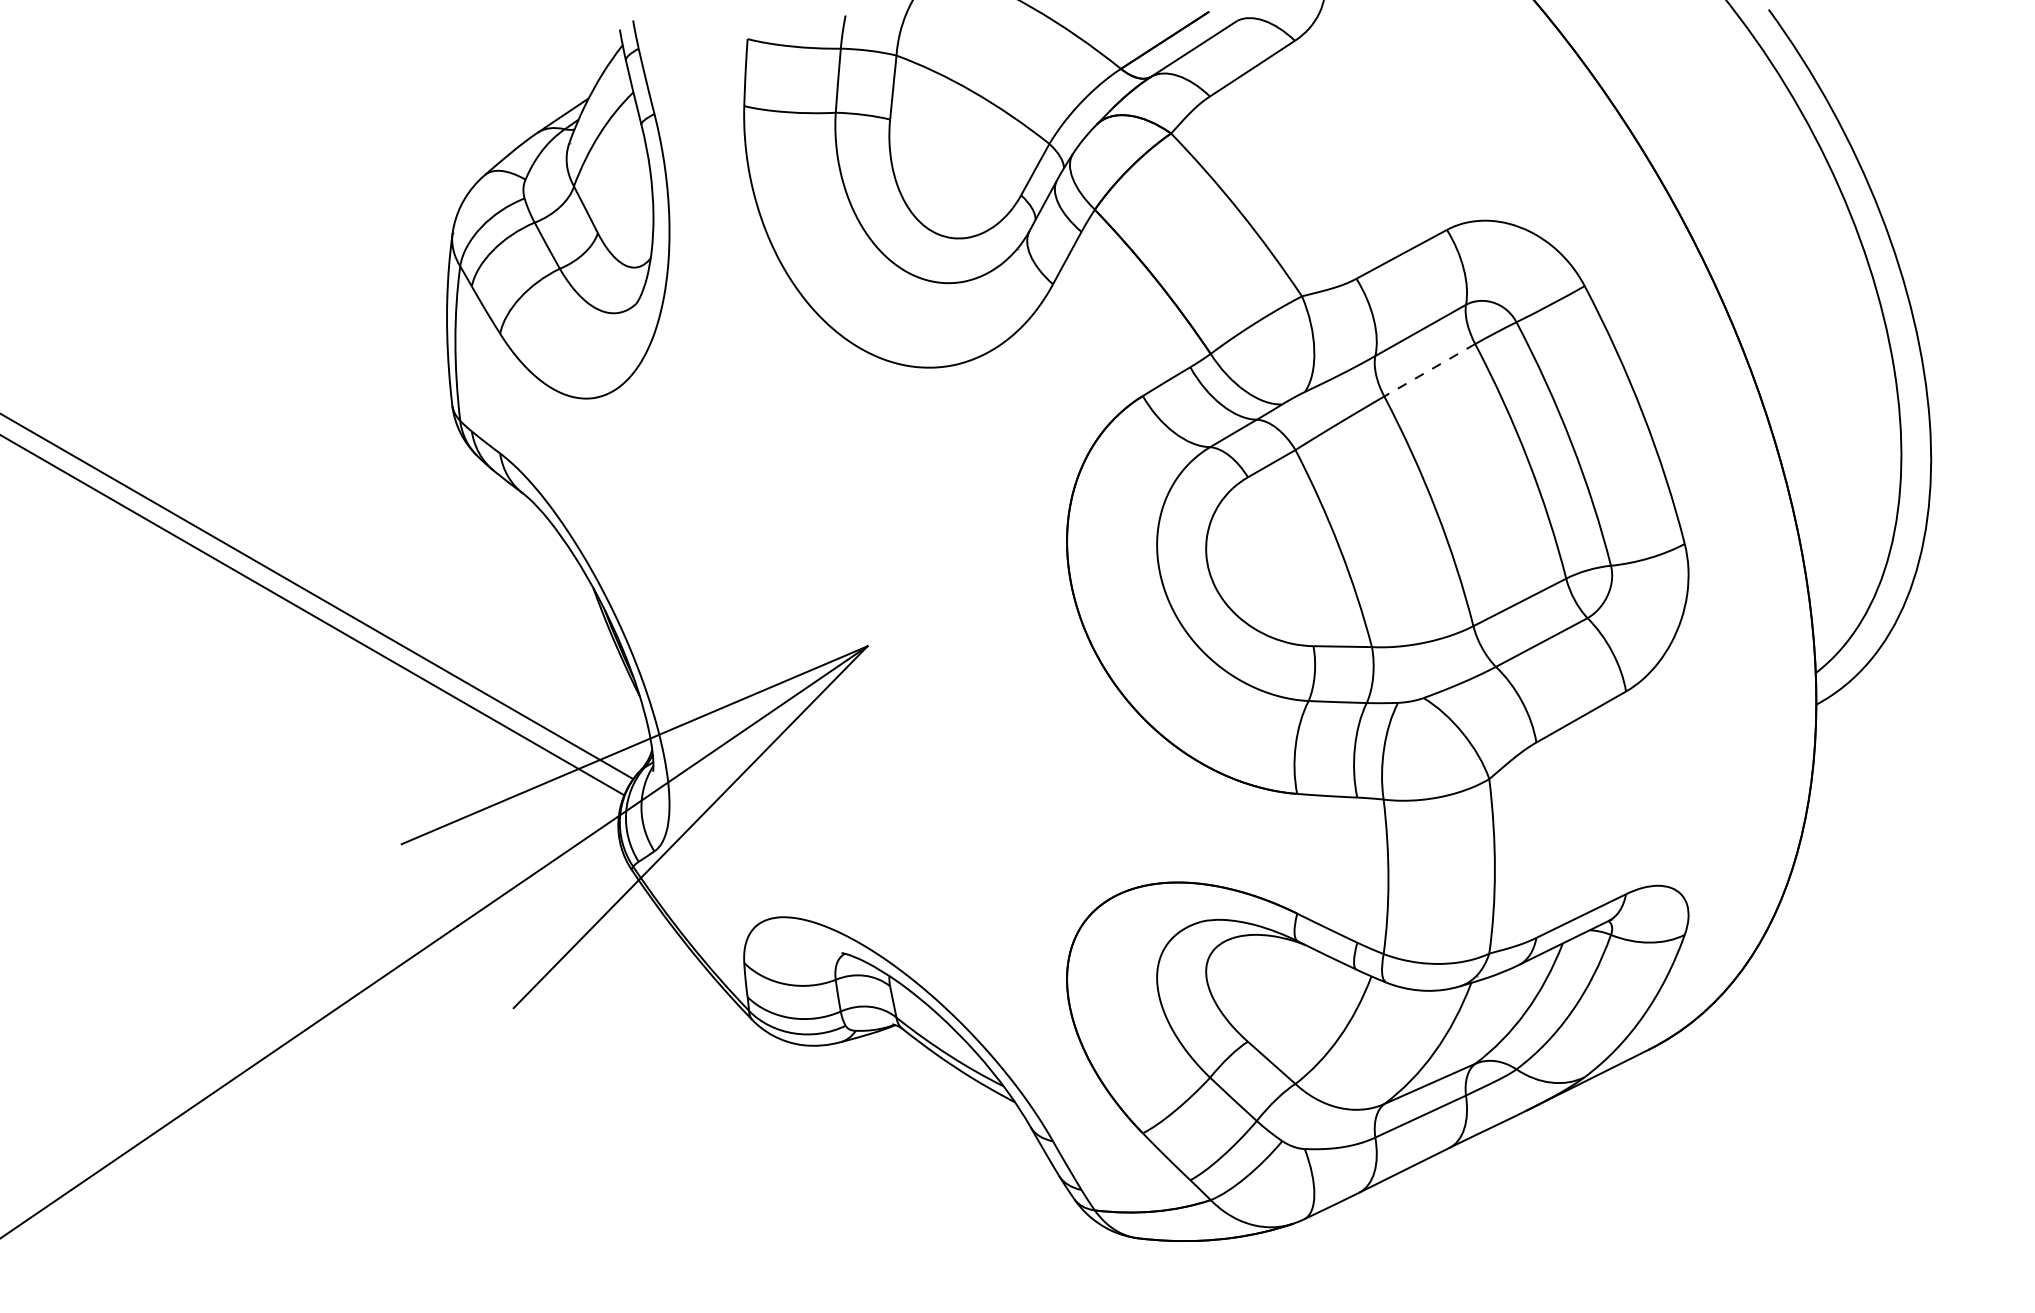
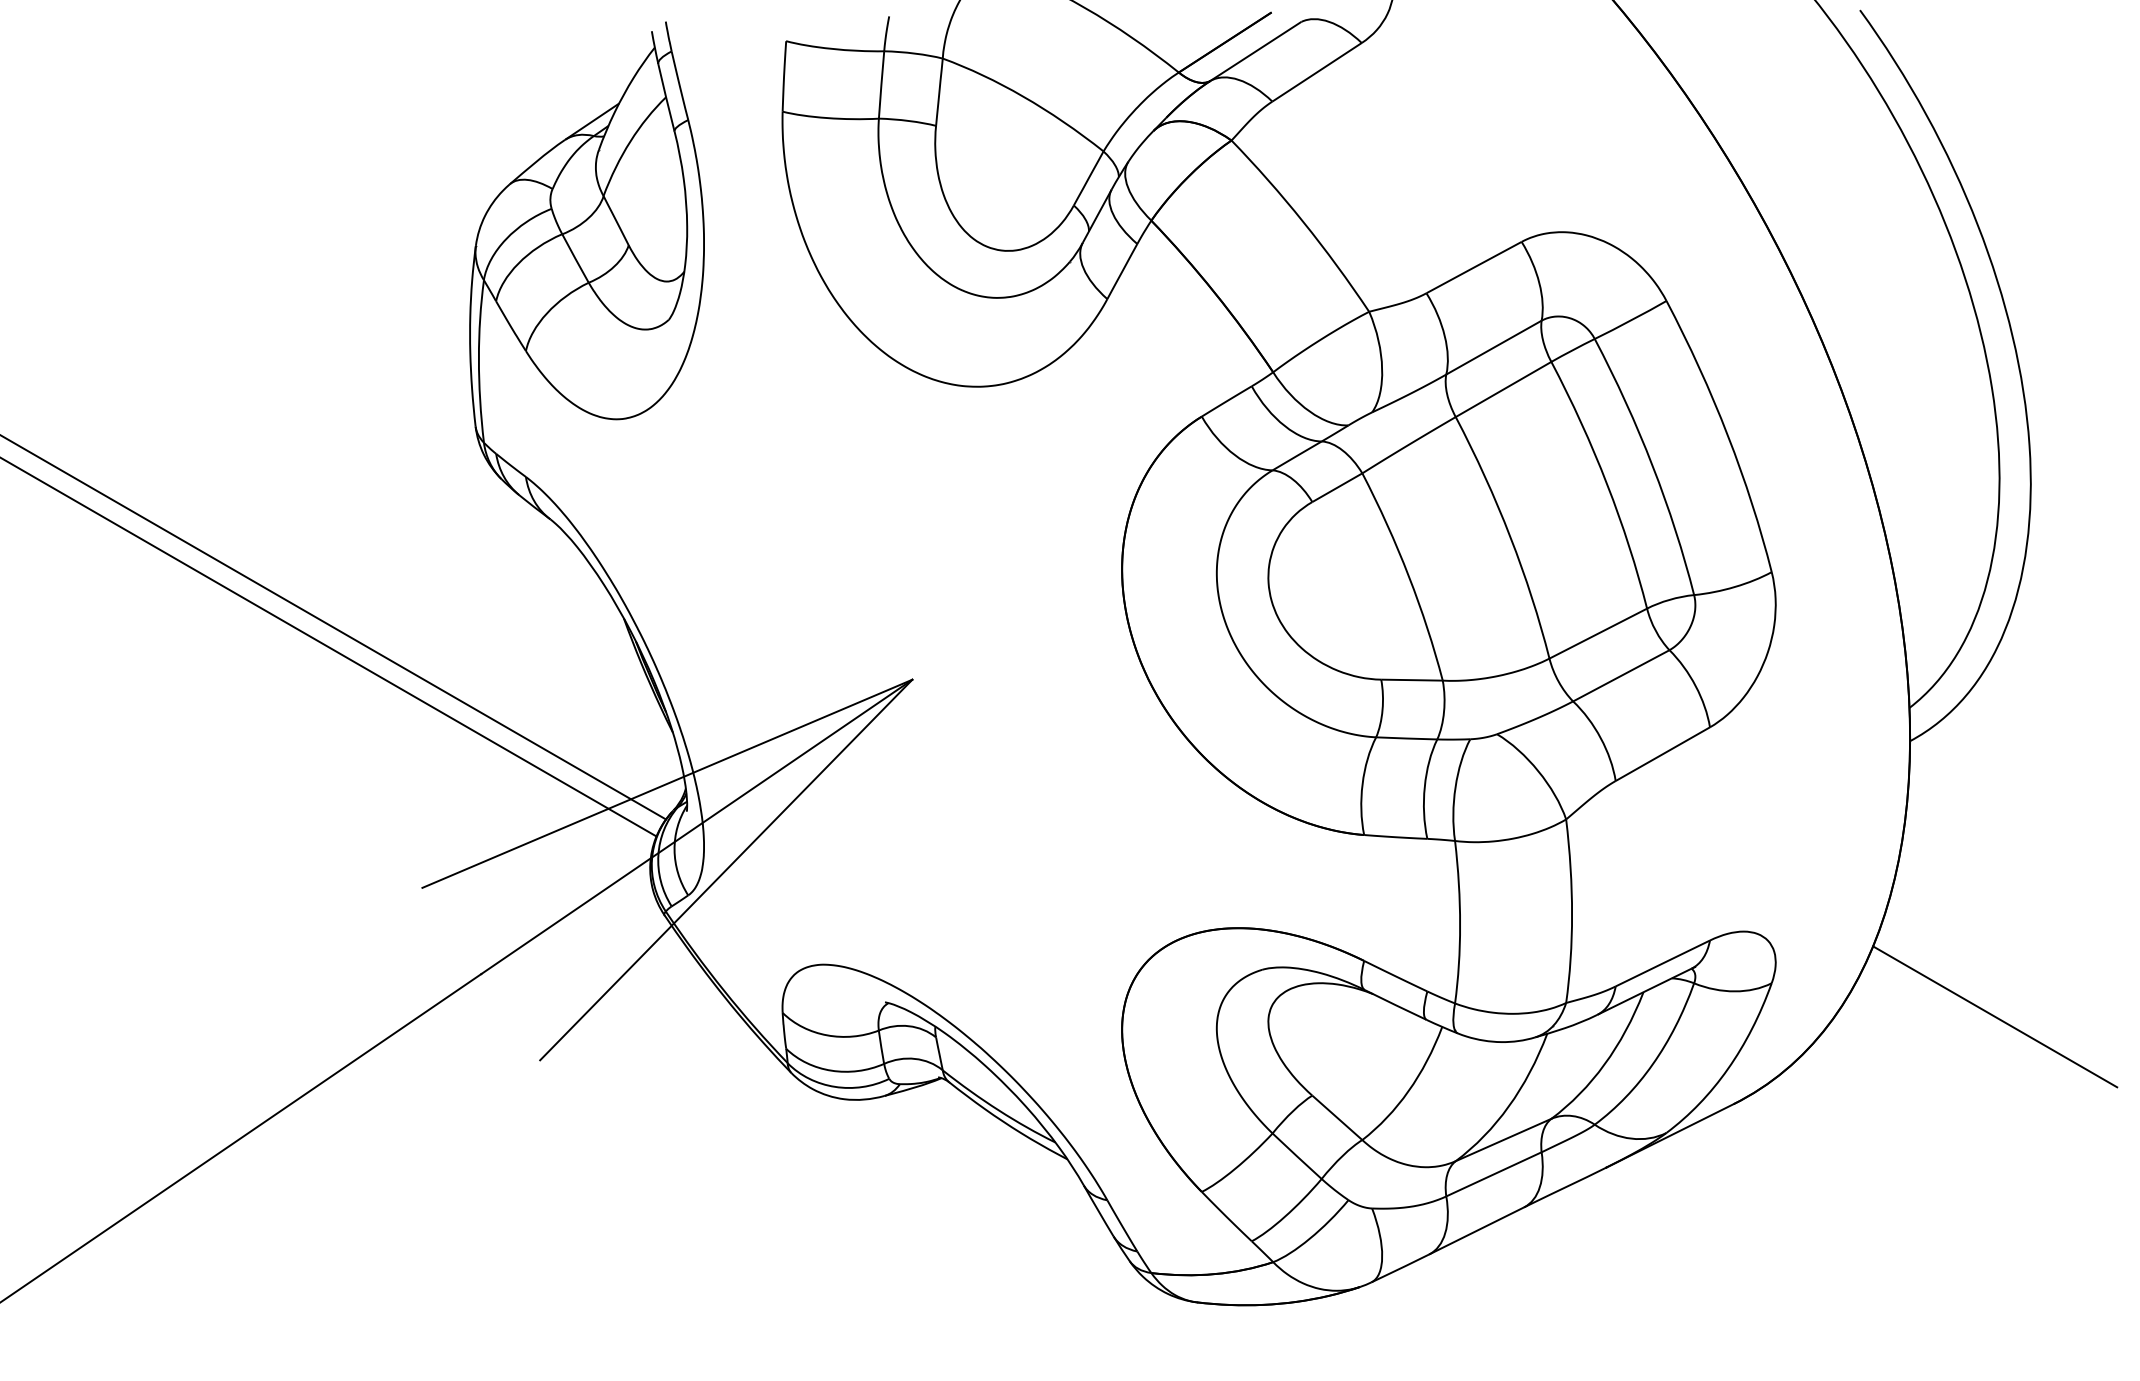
line: (1429, 370) -> (1503, 389), dashed -> solid
line: (1897, 966) -> (1995, 1016), added

